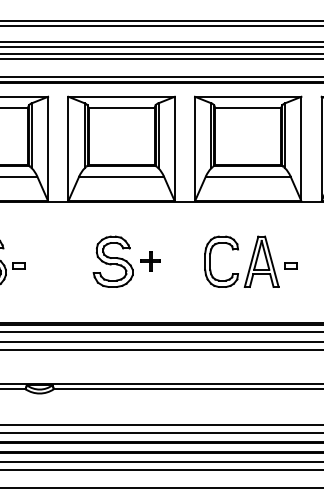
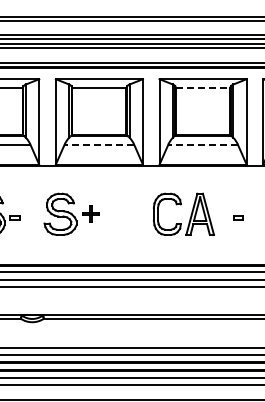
line: (248, 108) -> (203, 88), solid -> dashed
line: (121, 176) -> (99, 144), solid -> dashed
line: (248, 176) -> (203, 144), solid -> dashed
part: (126, 260) -> (71, 213), moved
part: (249, 261) -> (190, 214), moved

